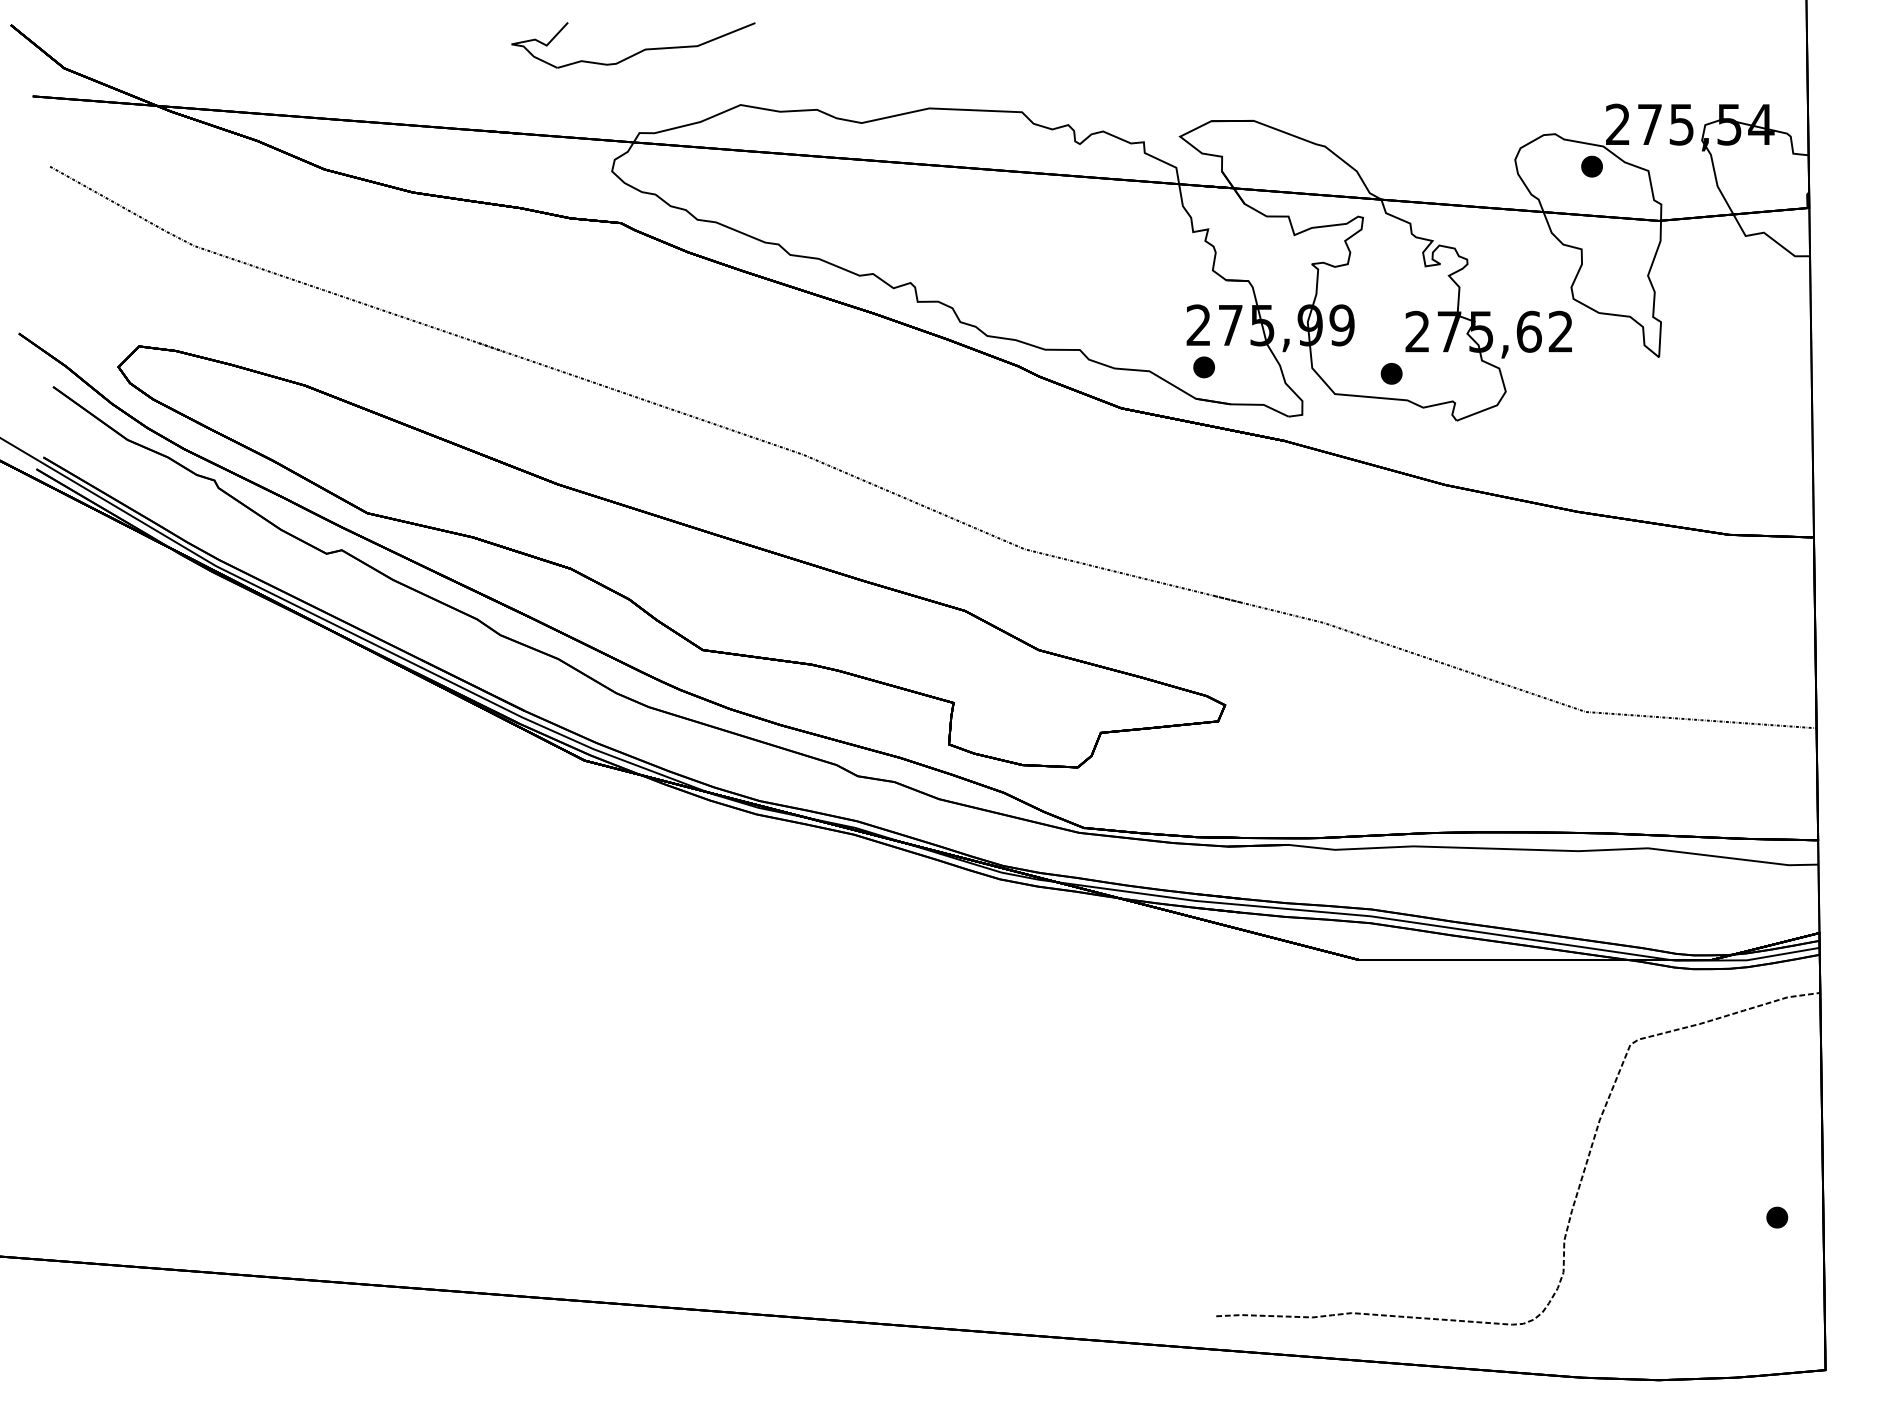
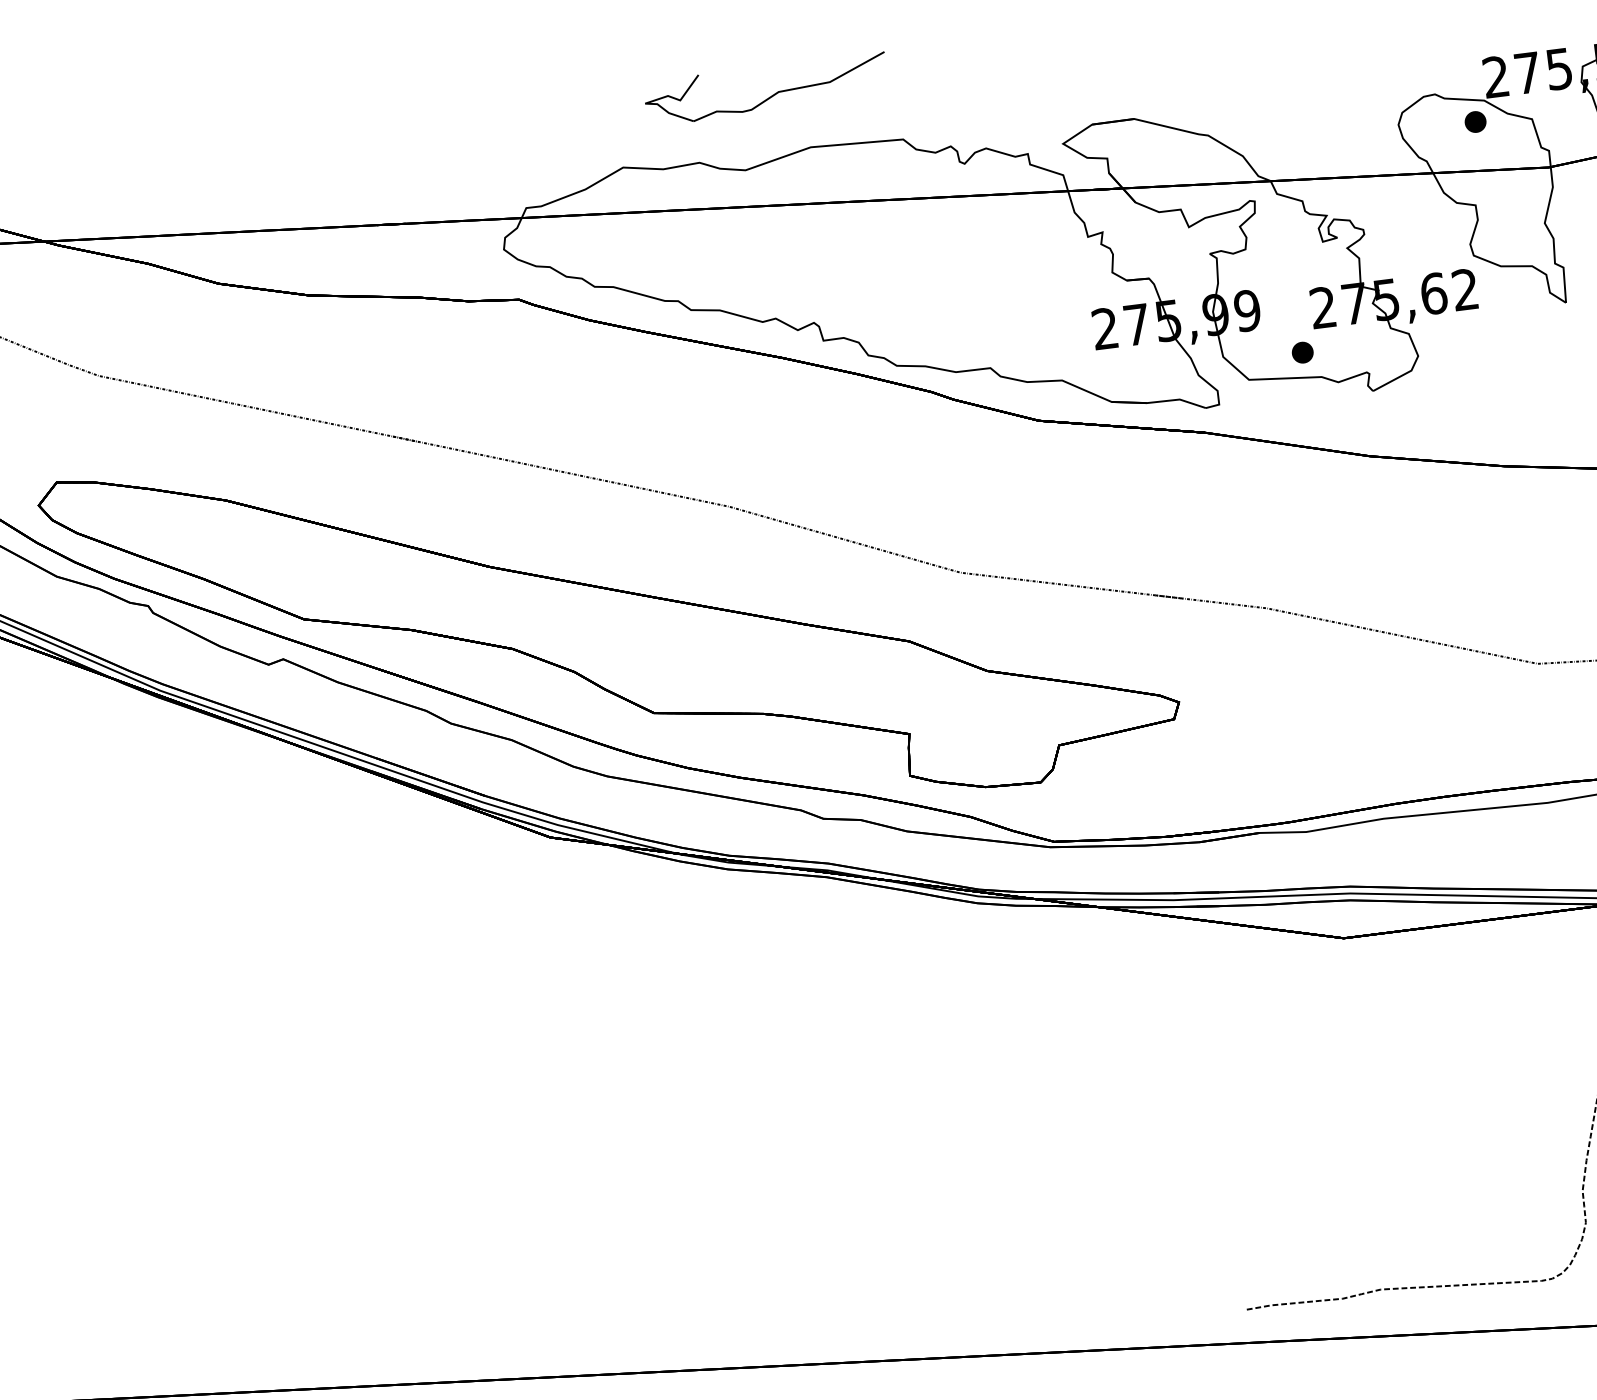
part: (636, 52) -> (770, 96), moved
part: (1203, 367) -> (1115, 369), removed

